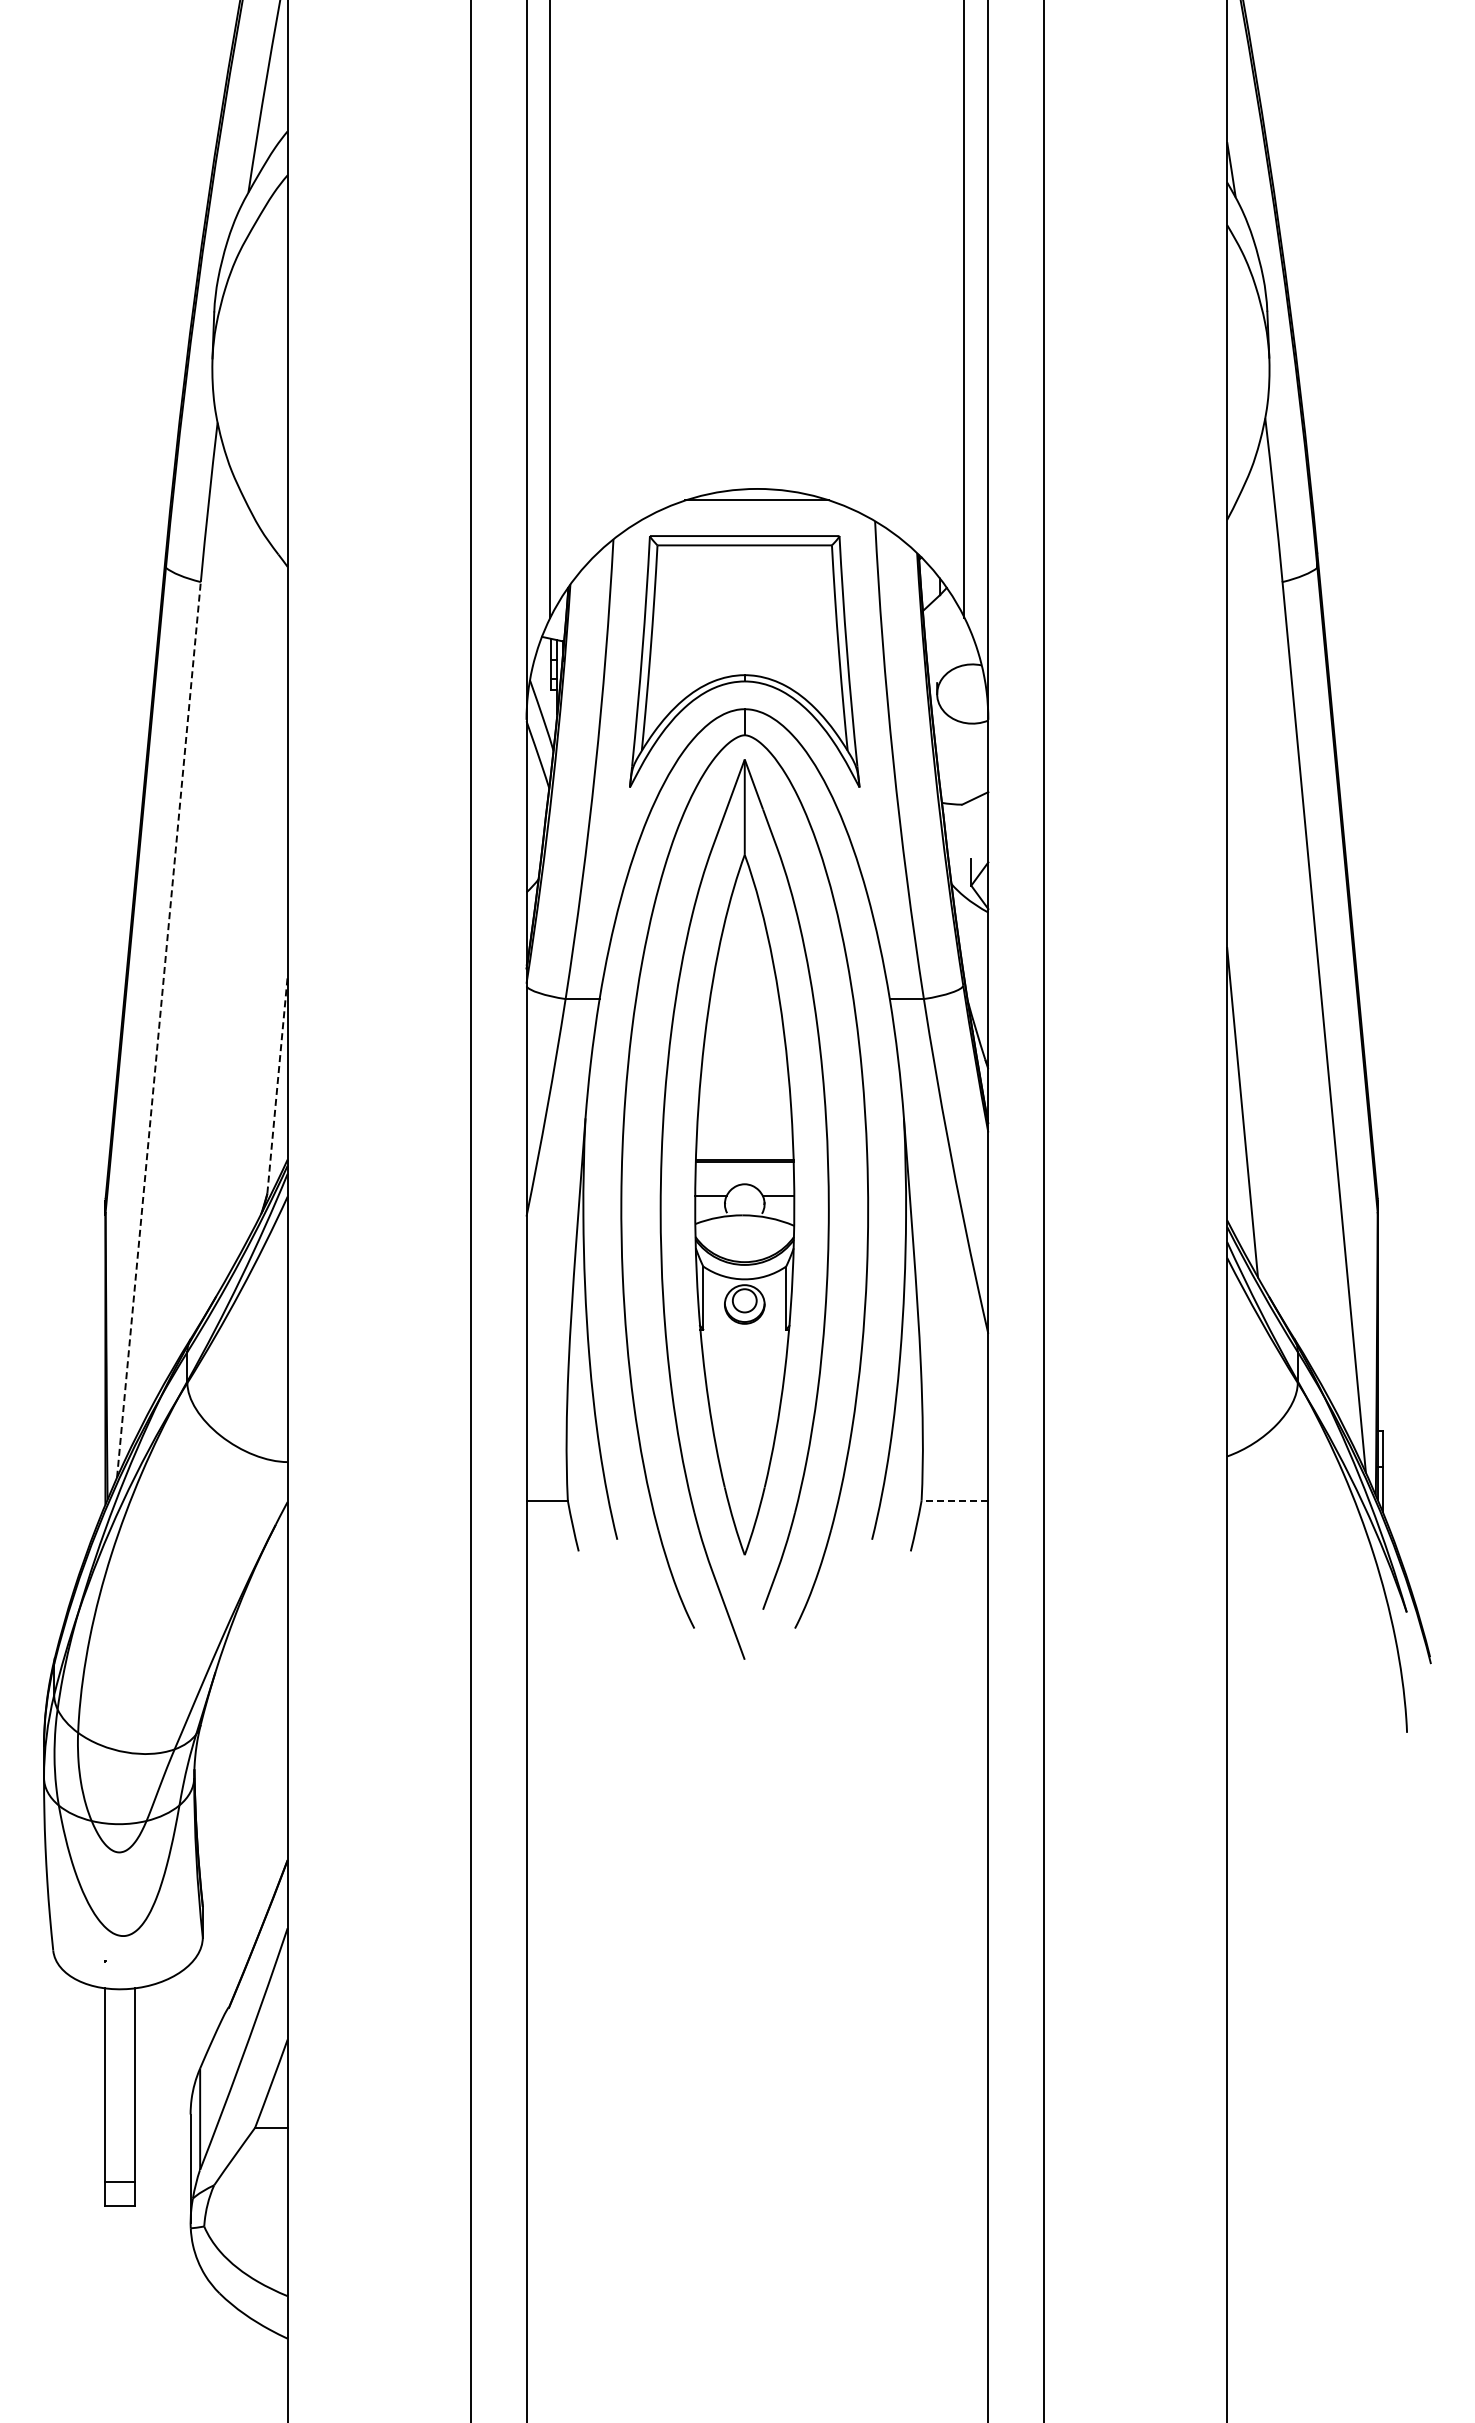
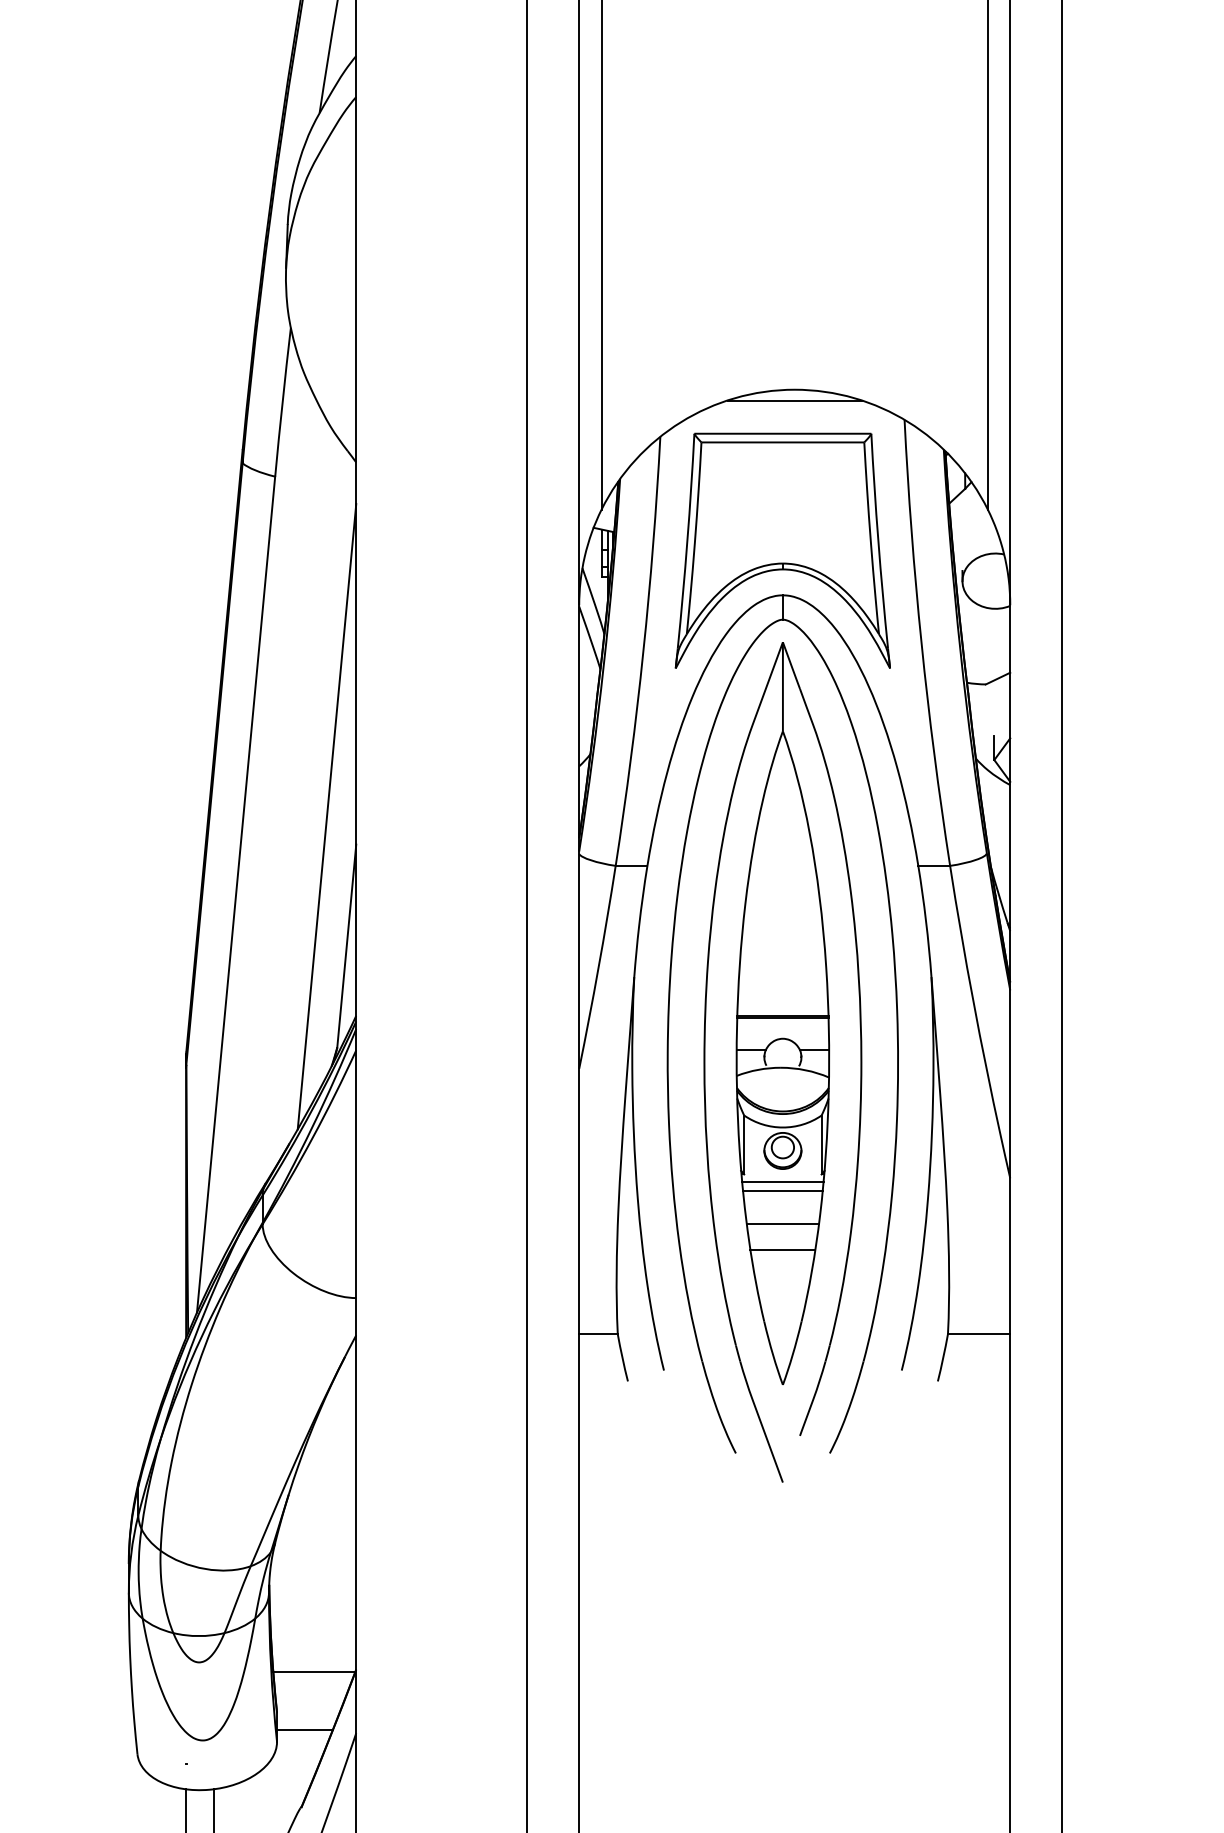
line: (256, 946) -> (327, 816), added
line: (158, 1029) -> (235, 894), dashed -> solid
line: (277, 1084) -> (346, 945), dashed -> solid
line: (744, 1338) -> (782, 1182), added
line: (744, 1346) -> (782, 1190), added
line: (744, 1382) -> (782, 1223), added
line: (744, 1410) -> (782, 1249), added
line: (954, 1500) -> (978, 1333), dashed -> solid
line: (242, 1862) -> (314, 1671), added
line: (232, 1924) -> (304, 1729), added

